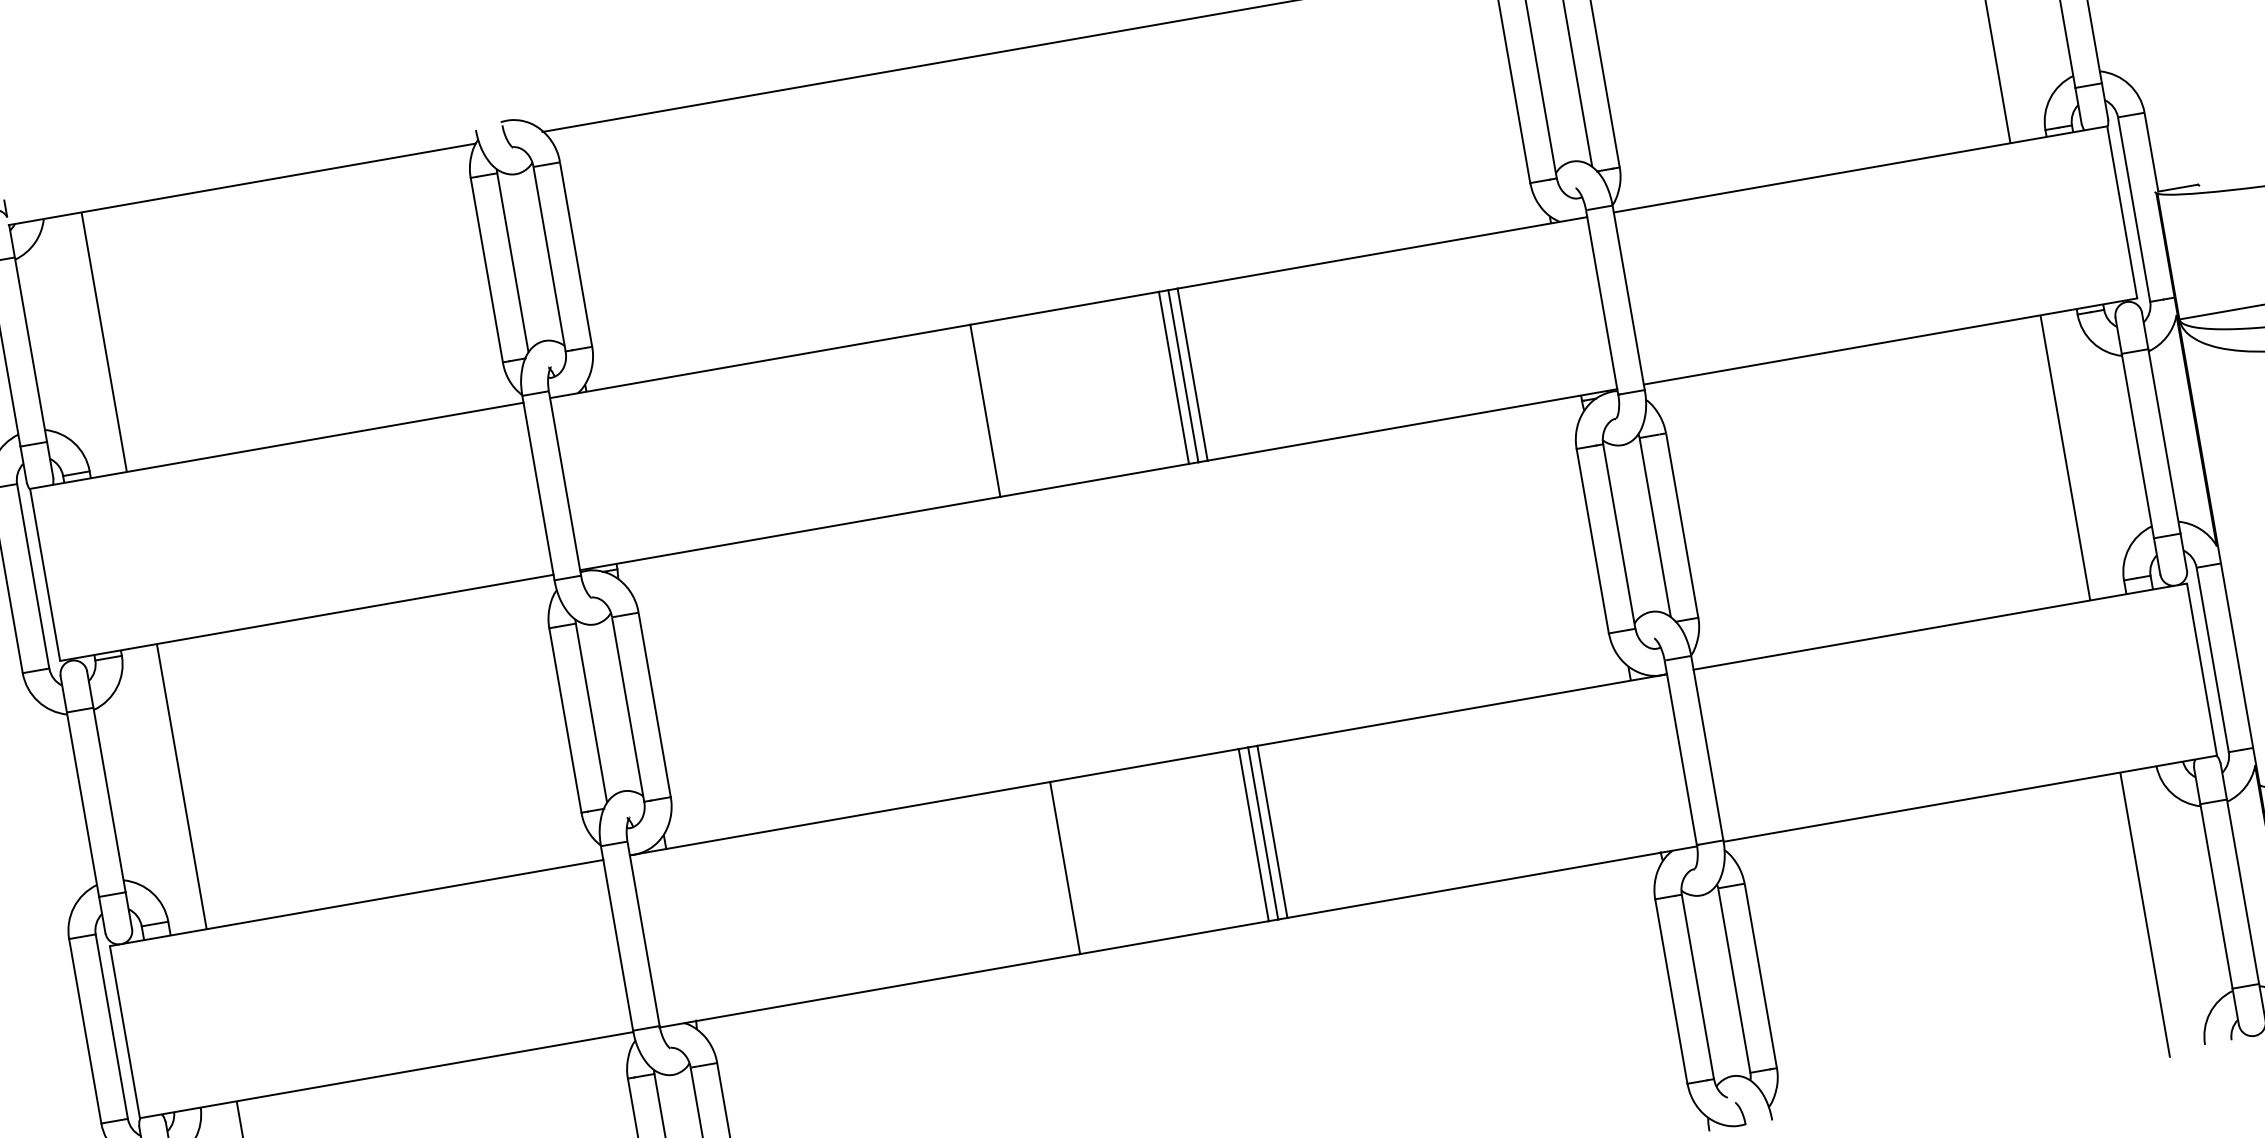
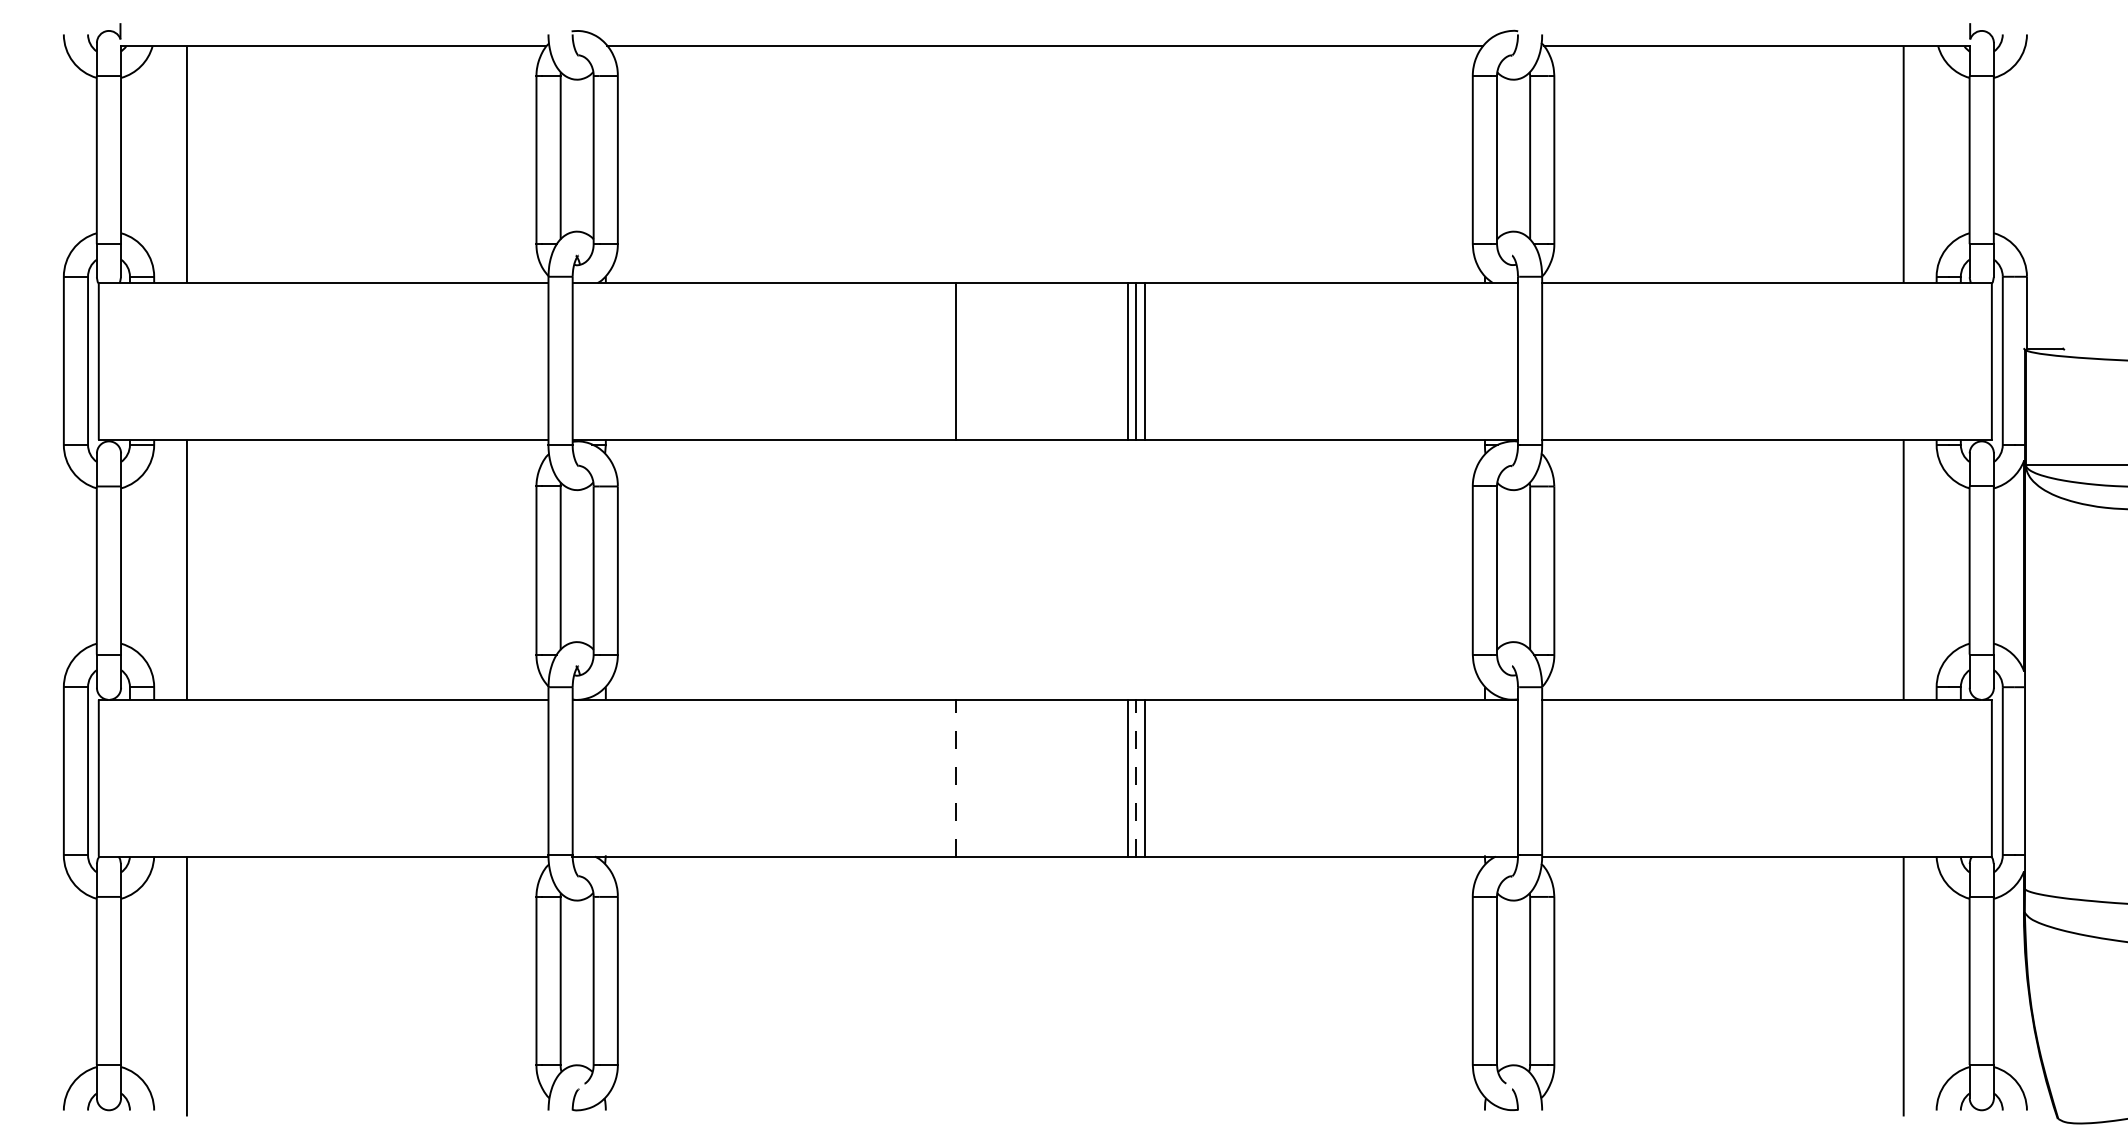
line: (1263, 832) -> (1136, 777), solid -> dashed
line: (1064, 867) -> (955, 777), solid -> dashed

